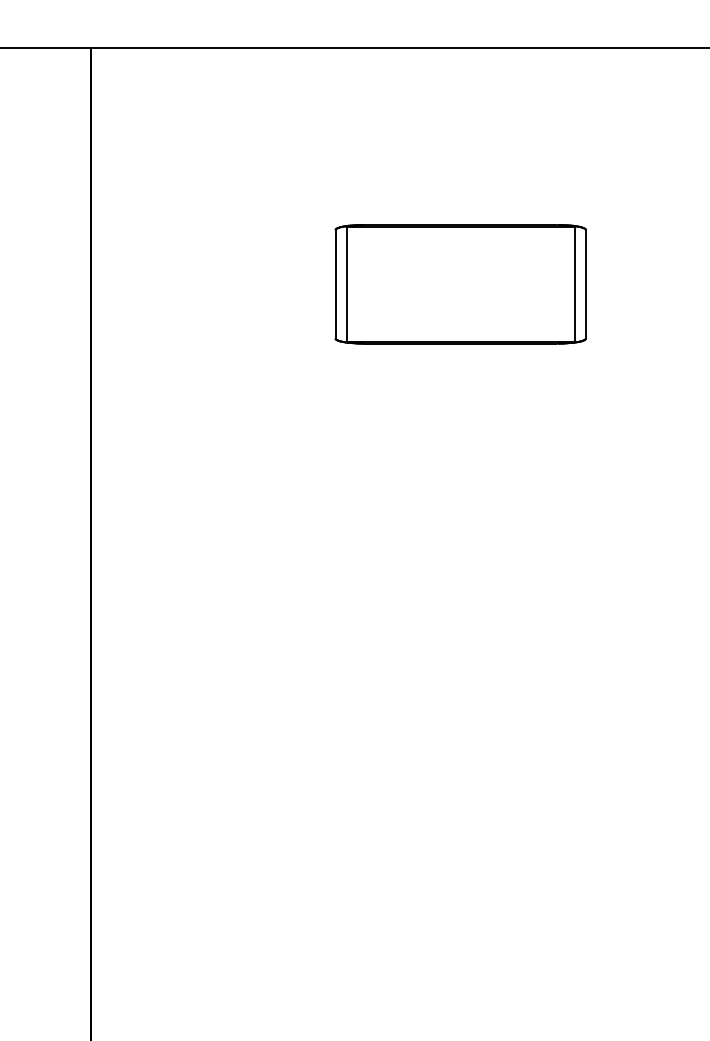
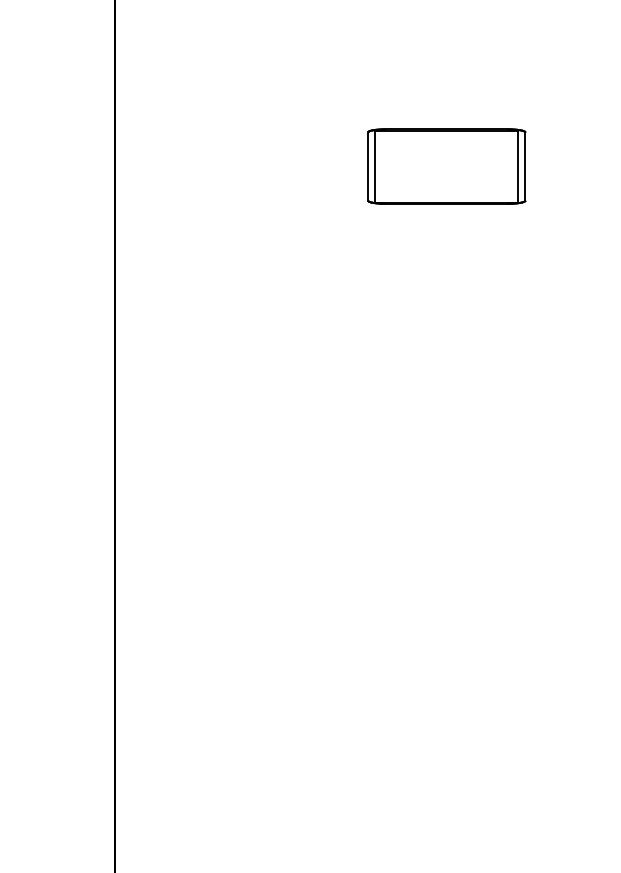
part: (460, 284) -> (446, 166), size x0.7

